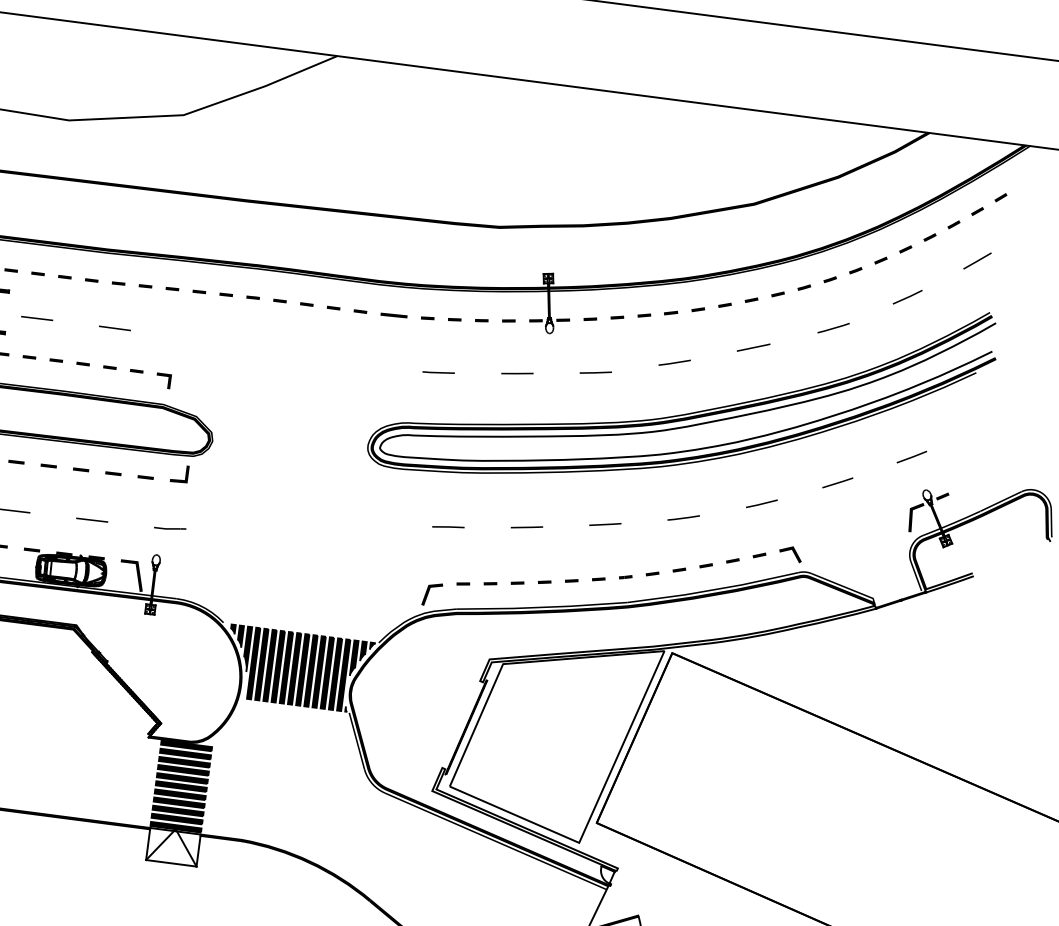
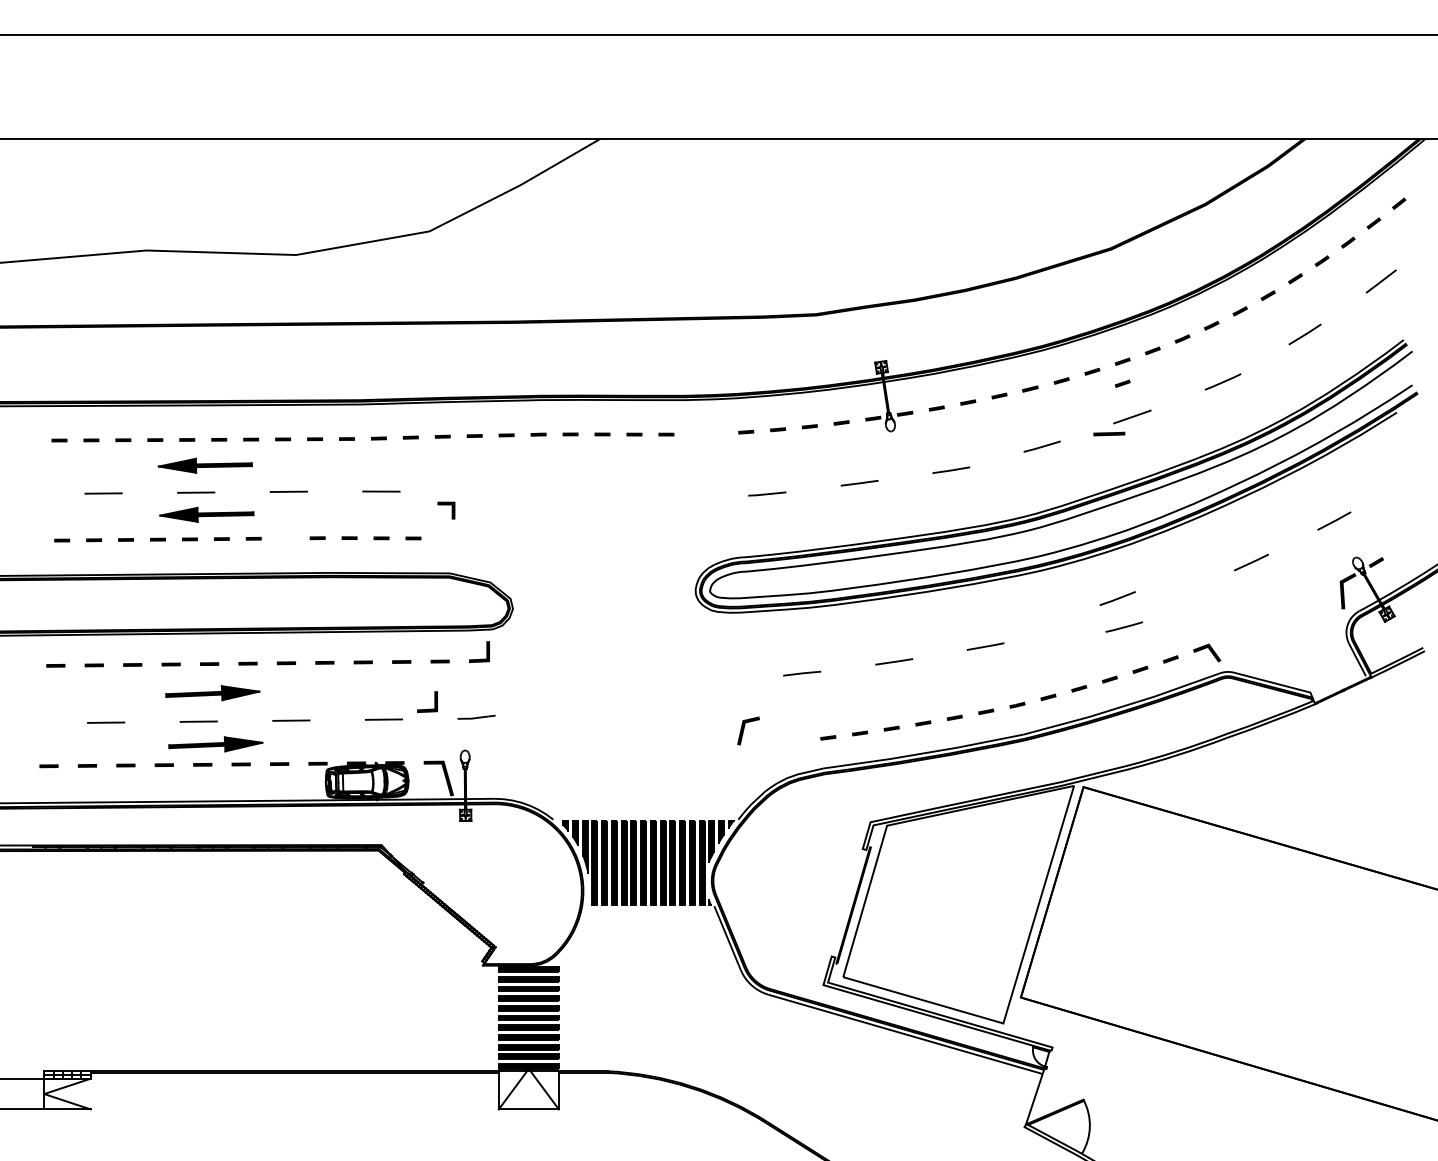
line: (394, 315) -> (1109, 433), moved
line: (749, 318) -> (1122, 383), added
line: (29, 357) -> (285, 538), removed
line: (164, 376) -> (446, 505), moved
line: (761, 503) -> (1117, 598), moved
line: (136, 510) -> (434, 701), added
line: (683, 517) -> (1124, 626), moved
line: (429, 592) -> (744, 729), moved

